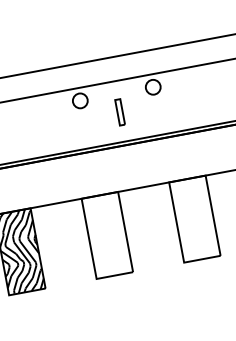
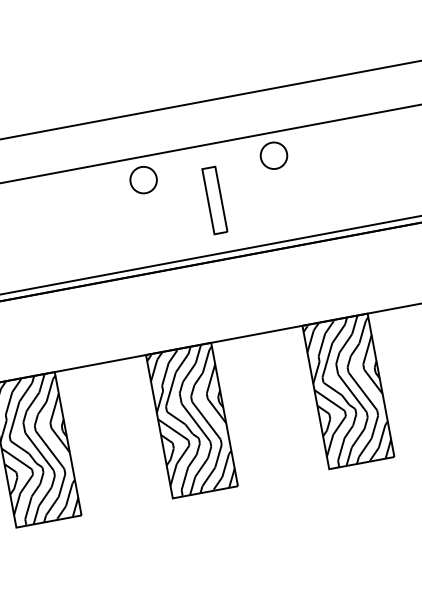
part: (119, 112) -> (213, 200), size x1.43
hatch: (193, 218) -> (345, 390), added
hatch: (106, 235) -> (190, 420), added

